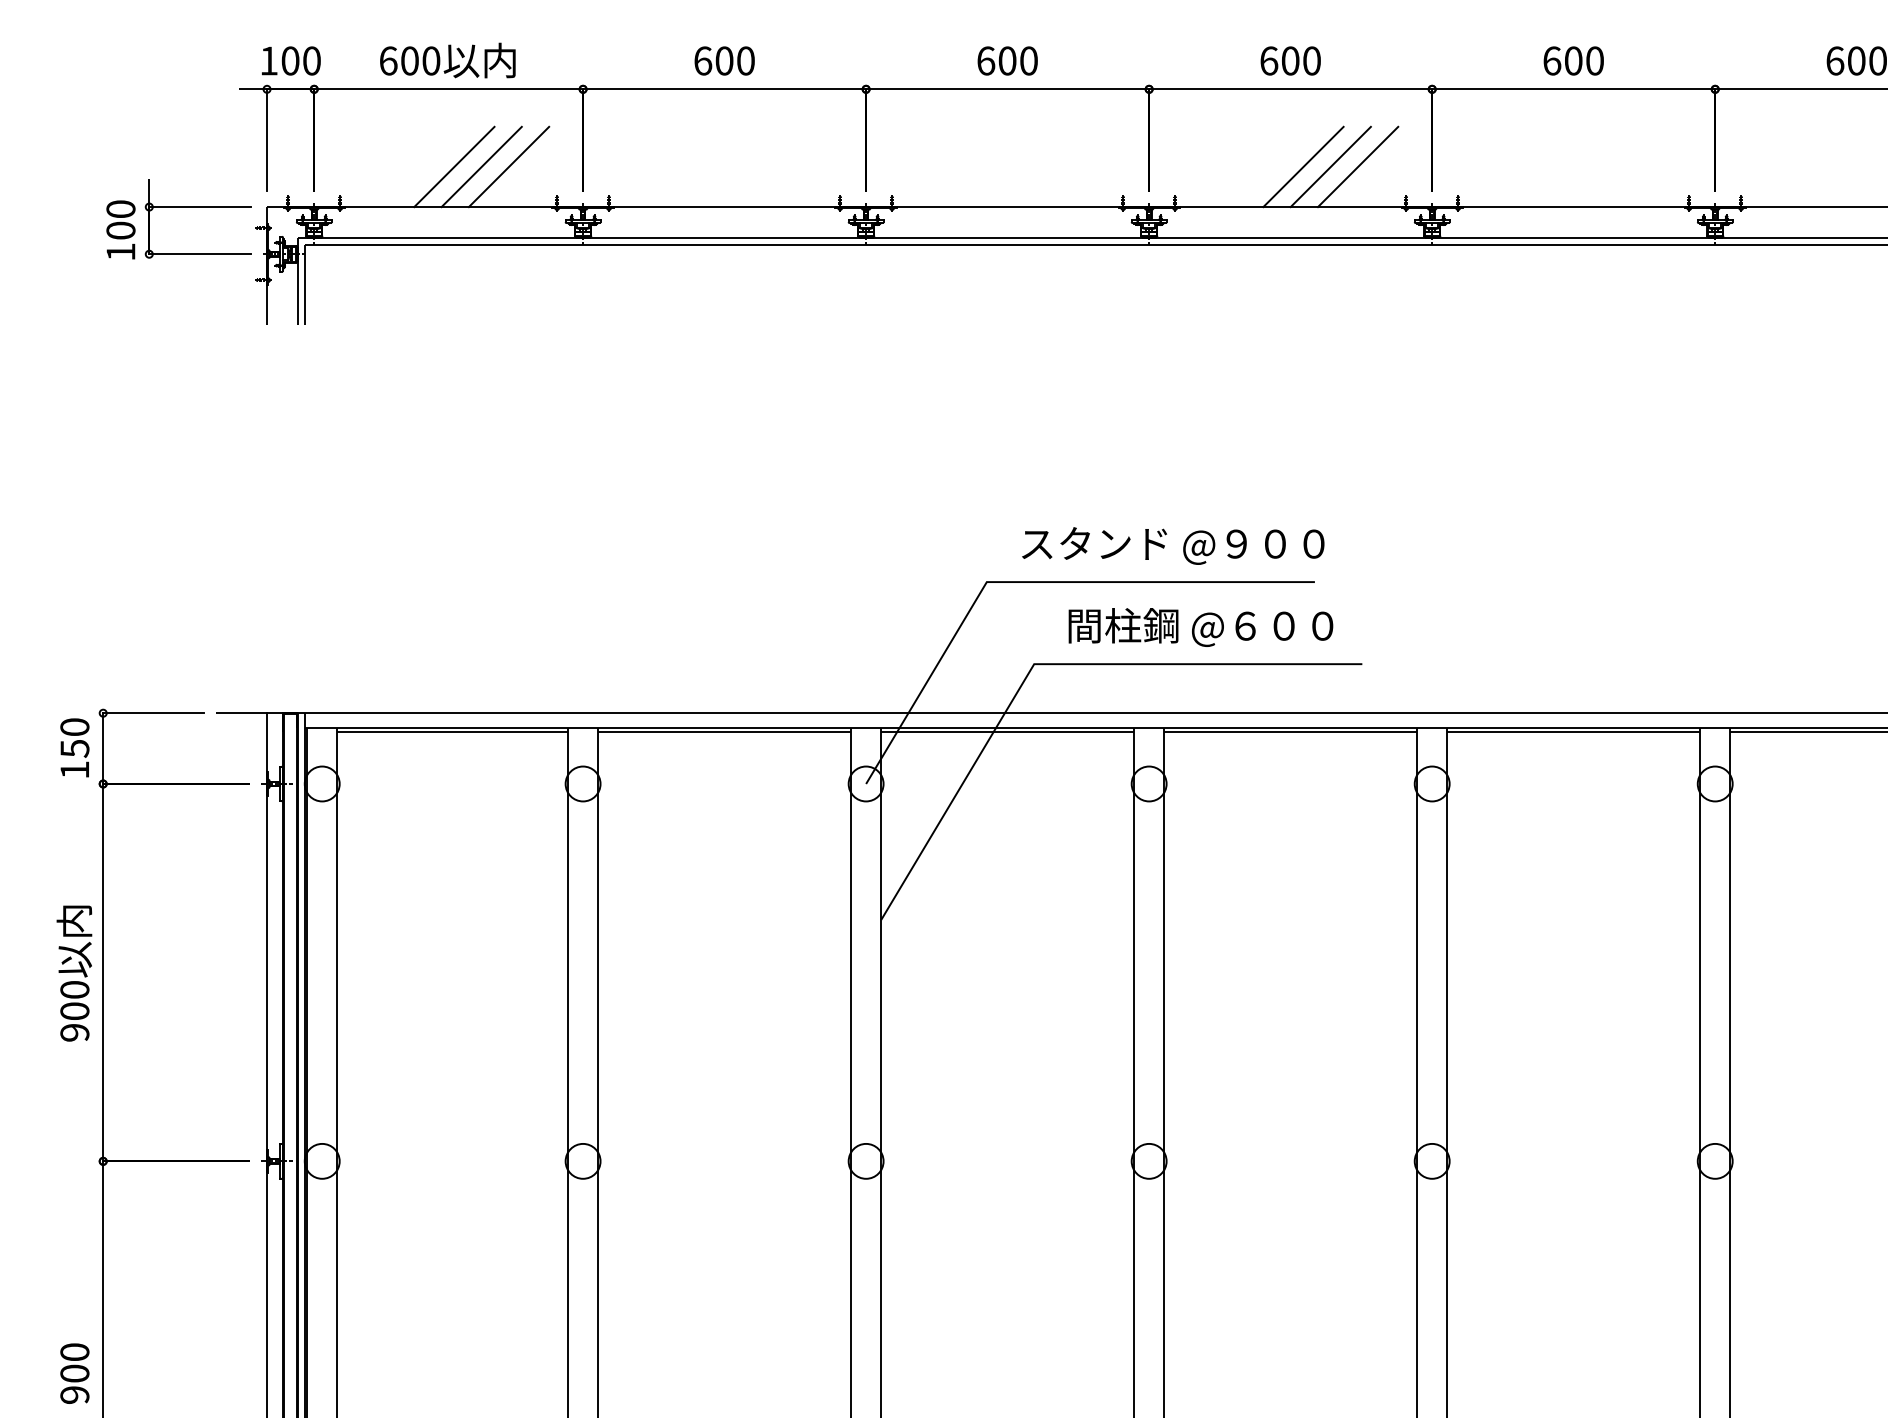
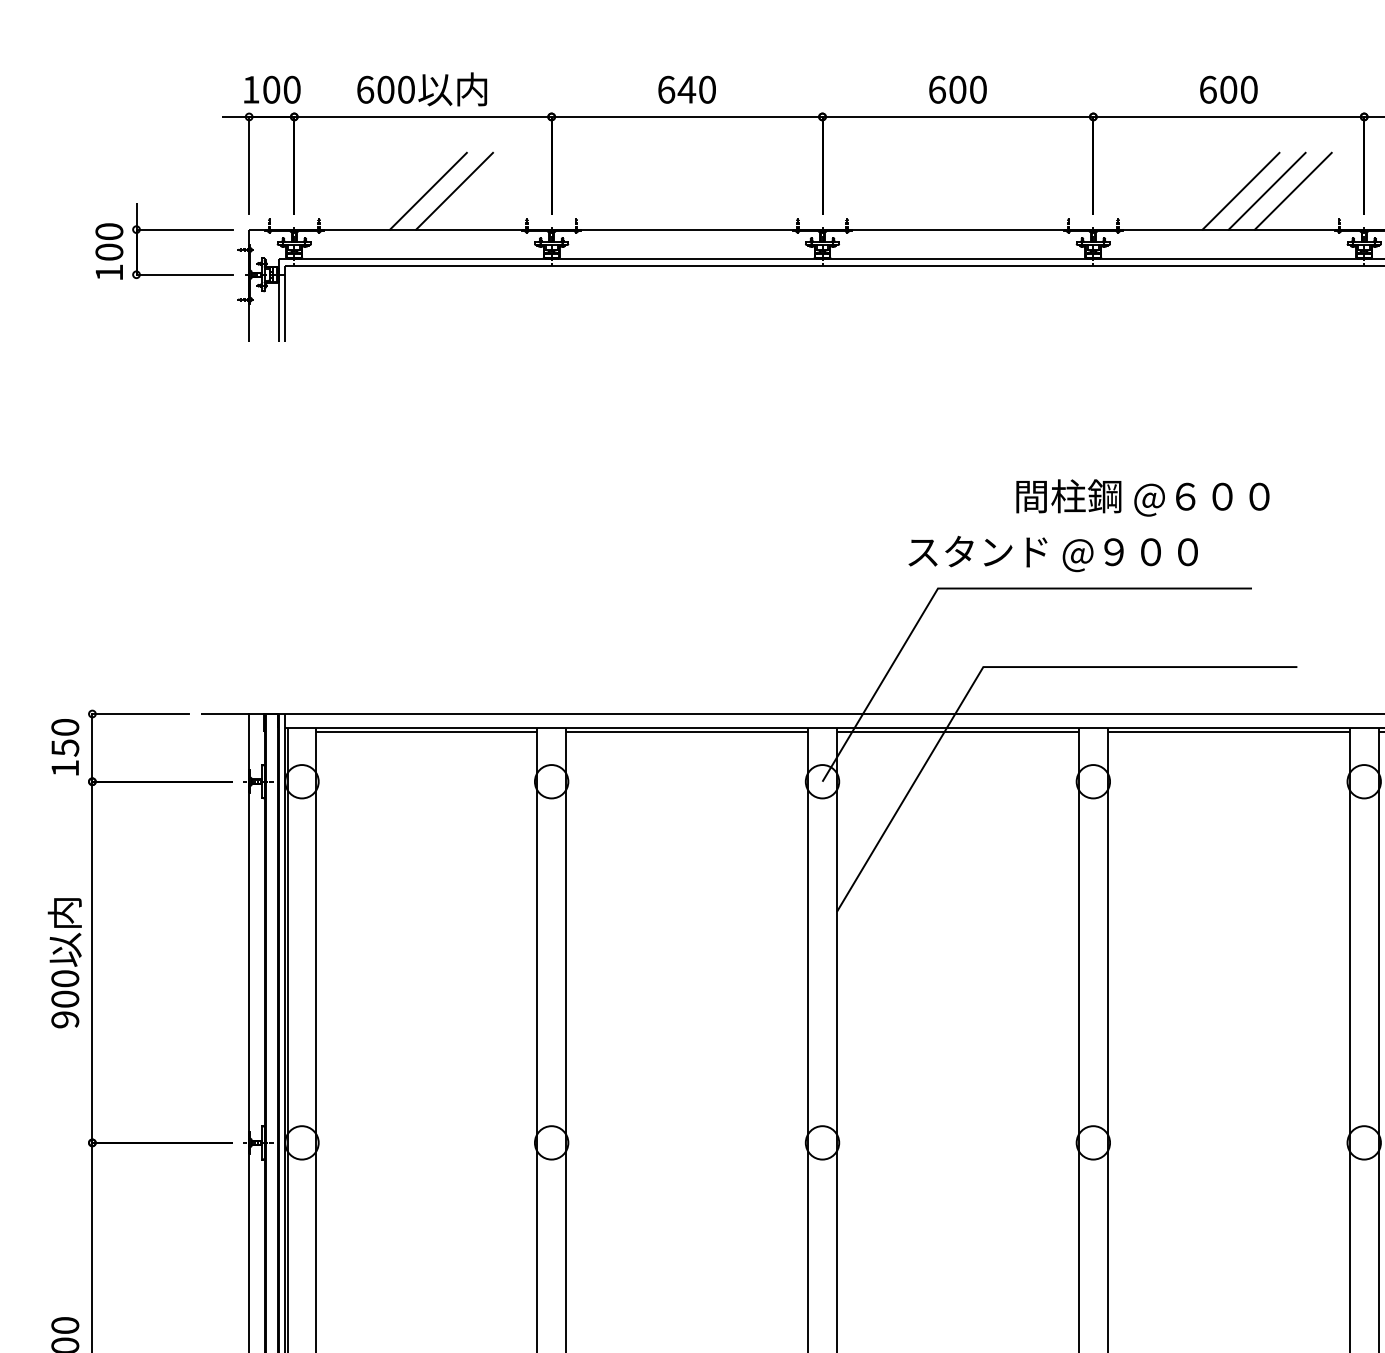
text: (724, 60) -> (686, 89), 600 -> 640
line: (508, 166) -> (480, 190), removed
text: (1173, 545) -> (1053, 553), moved
text: (1200, 627) -> (1142, 497), moved

